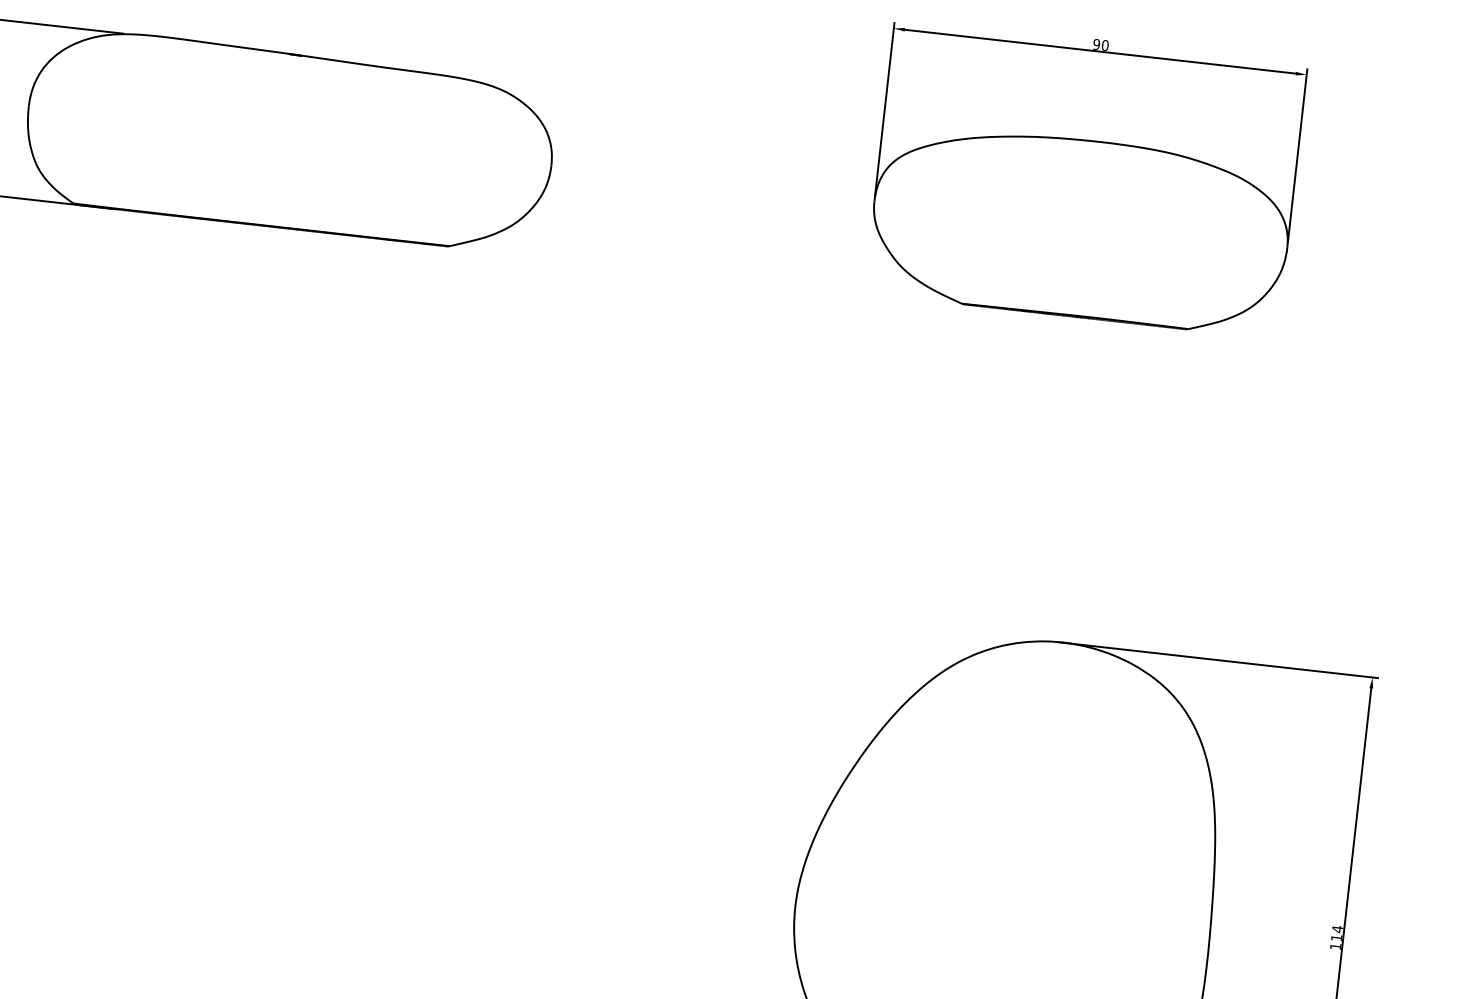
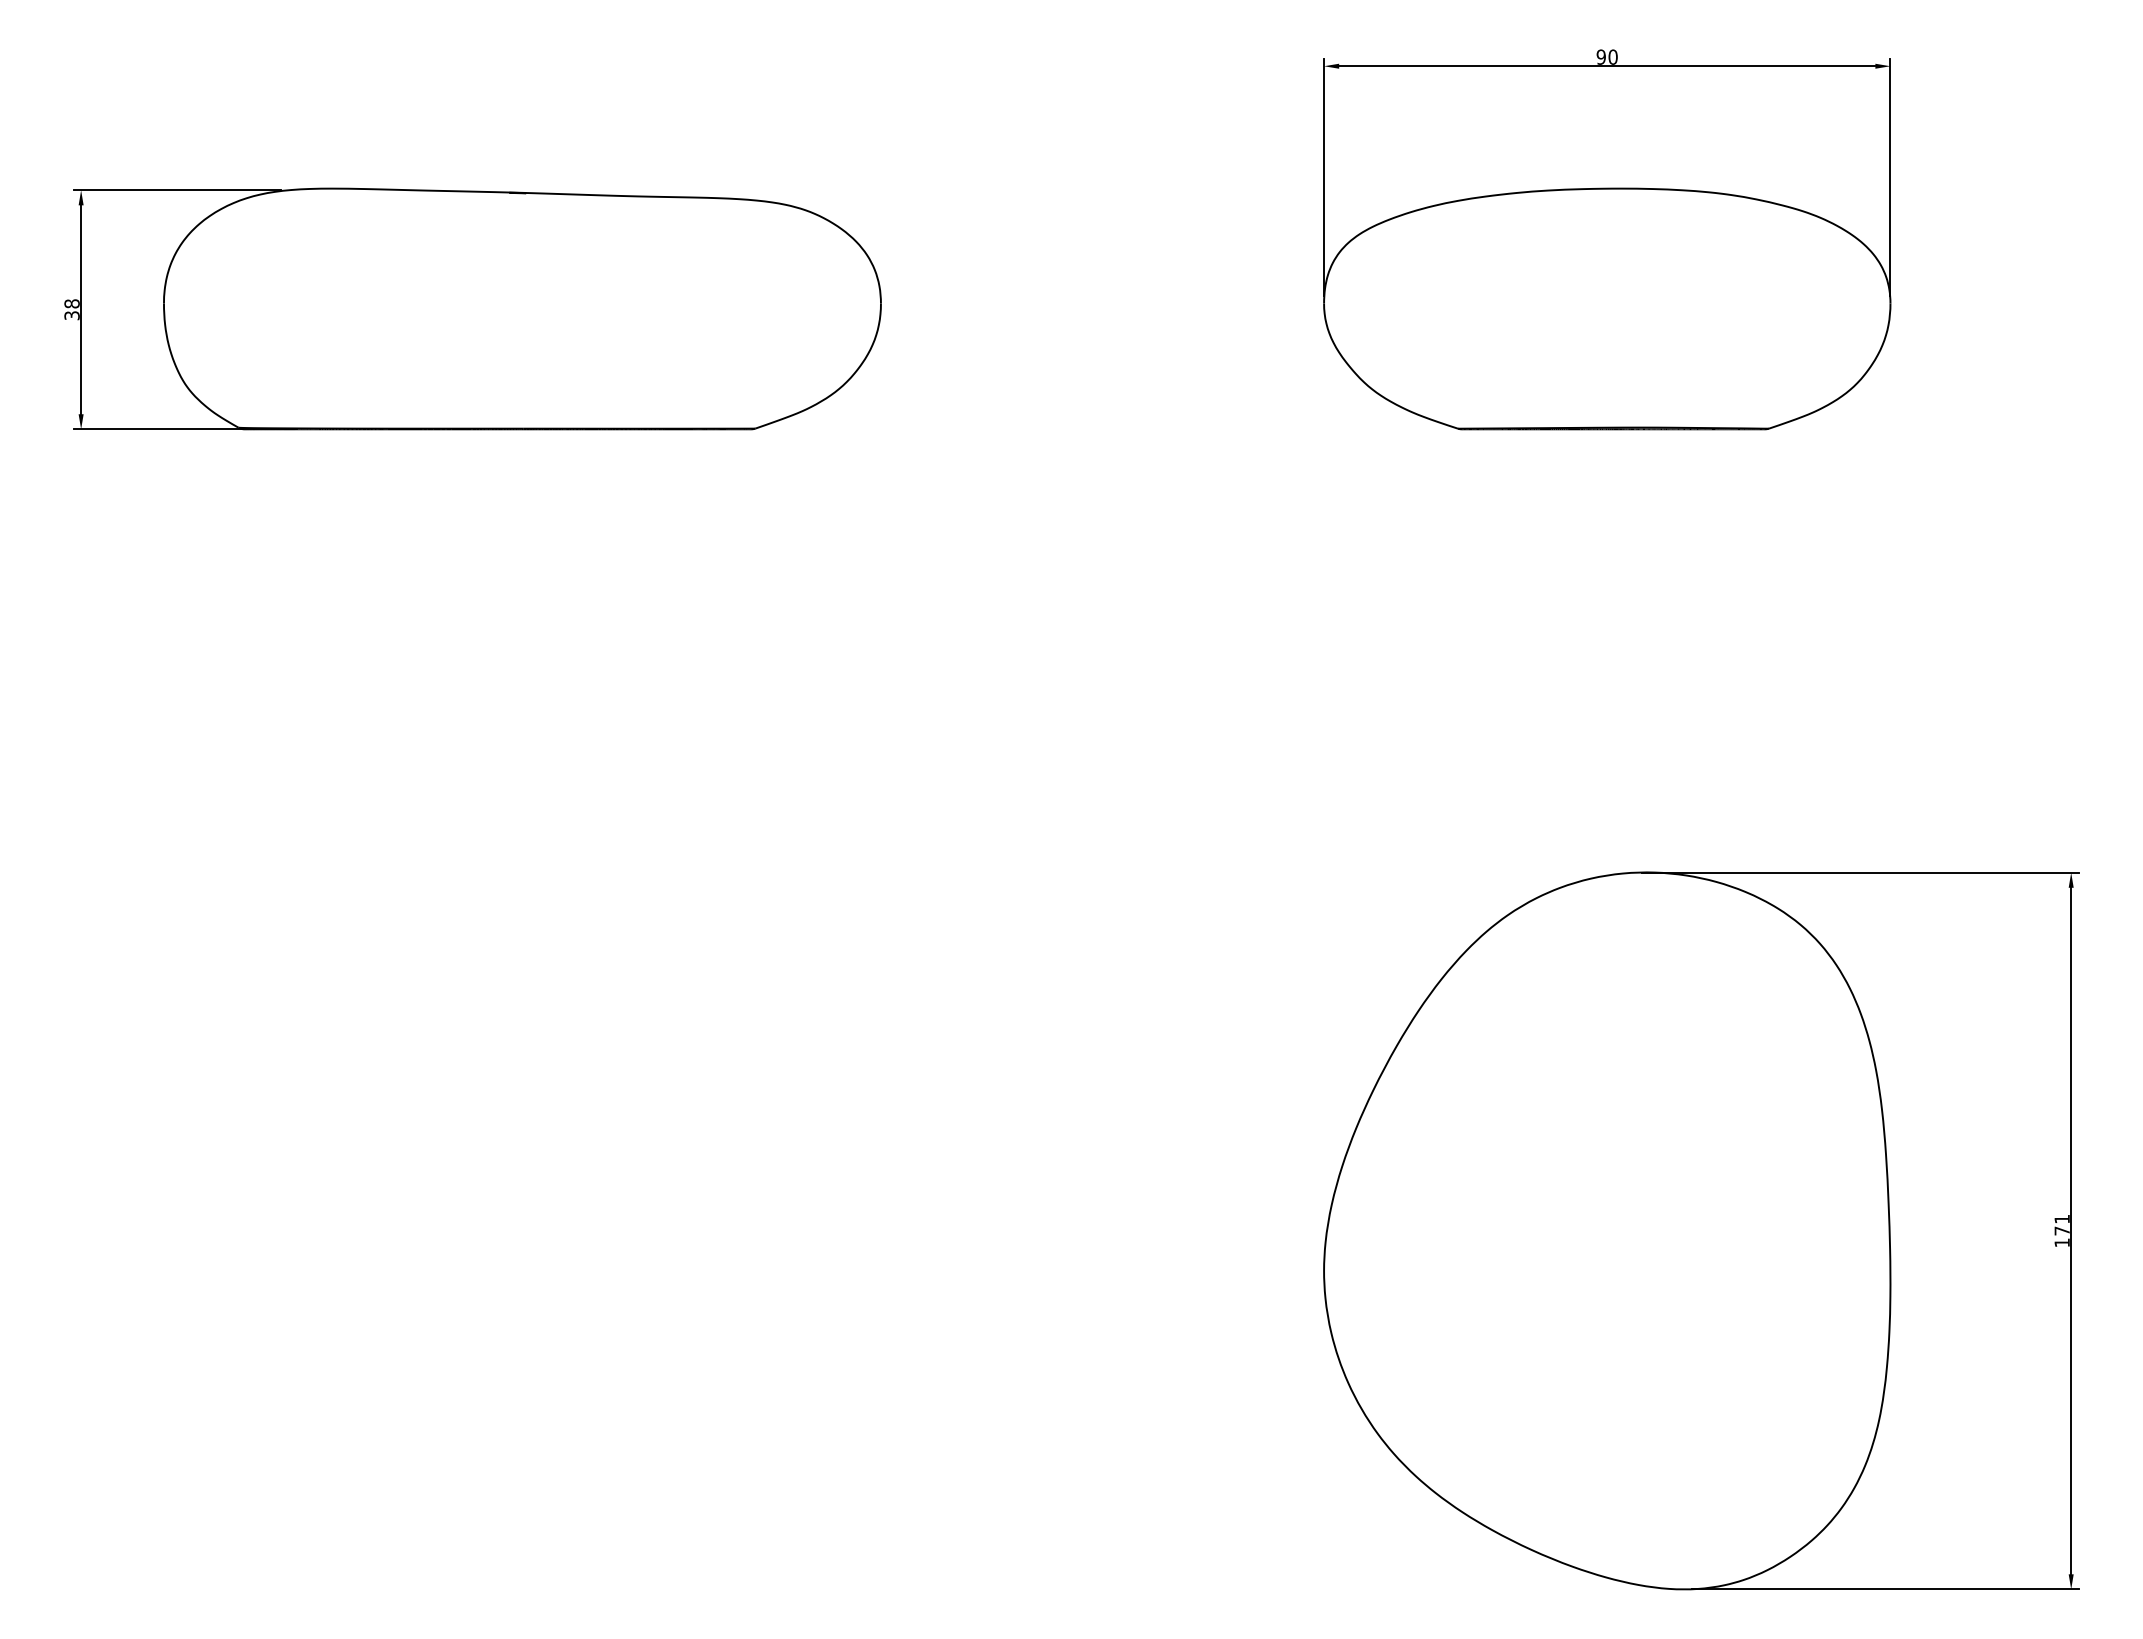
text: (1336, 933) -> (2061, 1224), 114 -> 171

